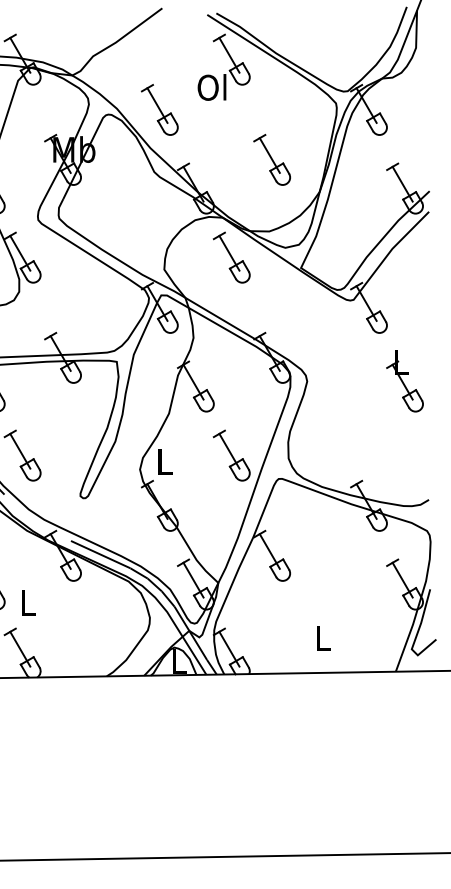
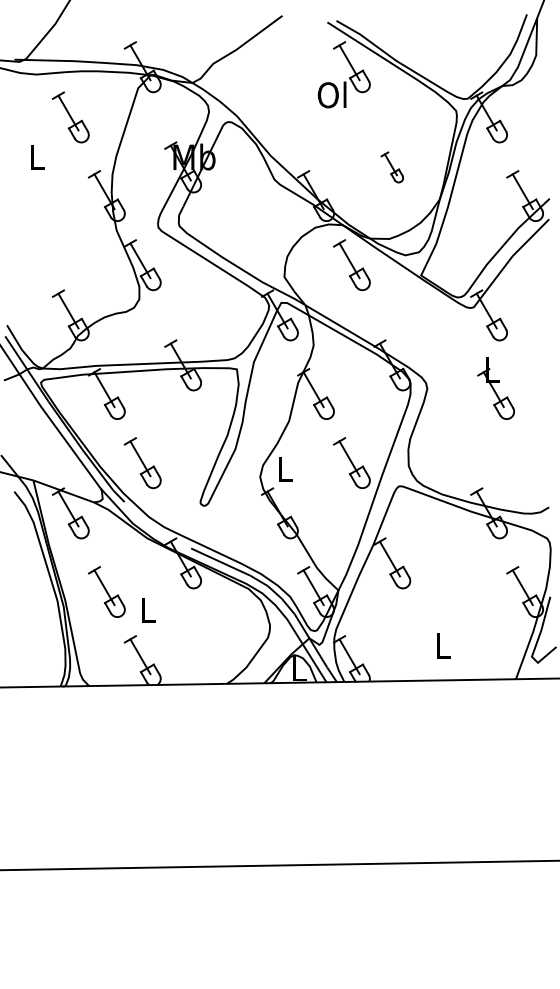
part: (159, 110) -> (279, 117), removed
part: (272, 160) -> (392, 167), size x0.6
part: (404, 381) -> (495, 388), moved

